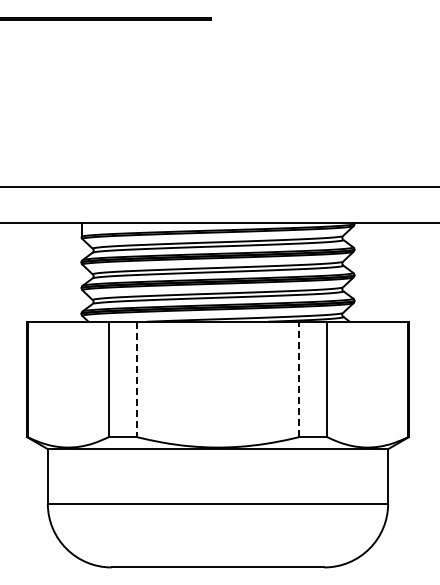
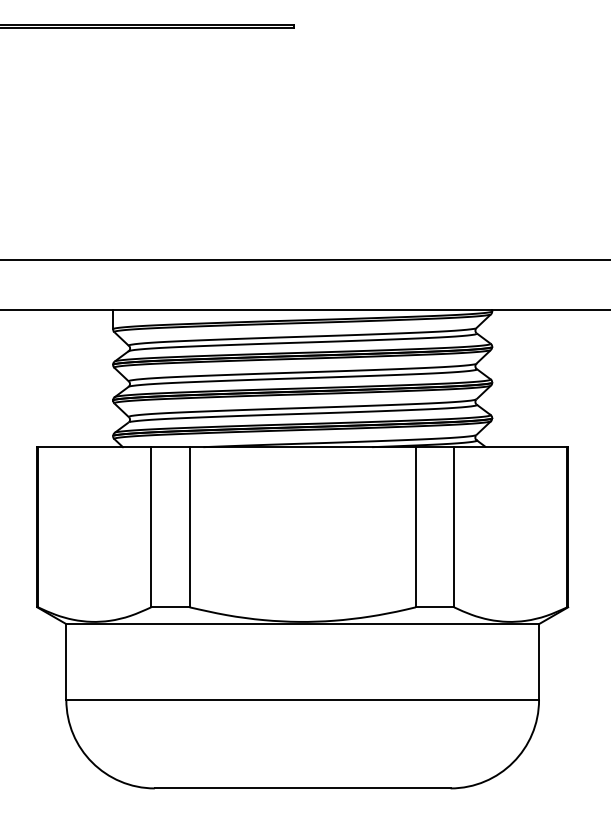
line: (136, 379) -> (189, 527), dashed -> solid
line: (299, 379) -> (415, 527), dashed -> solid

